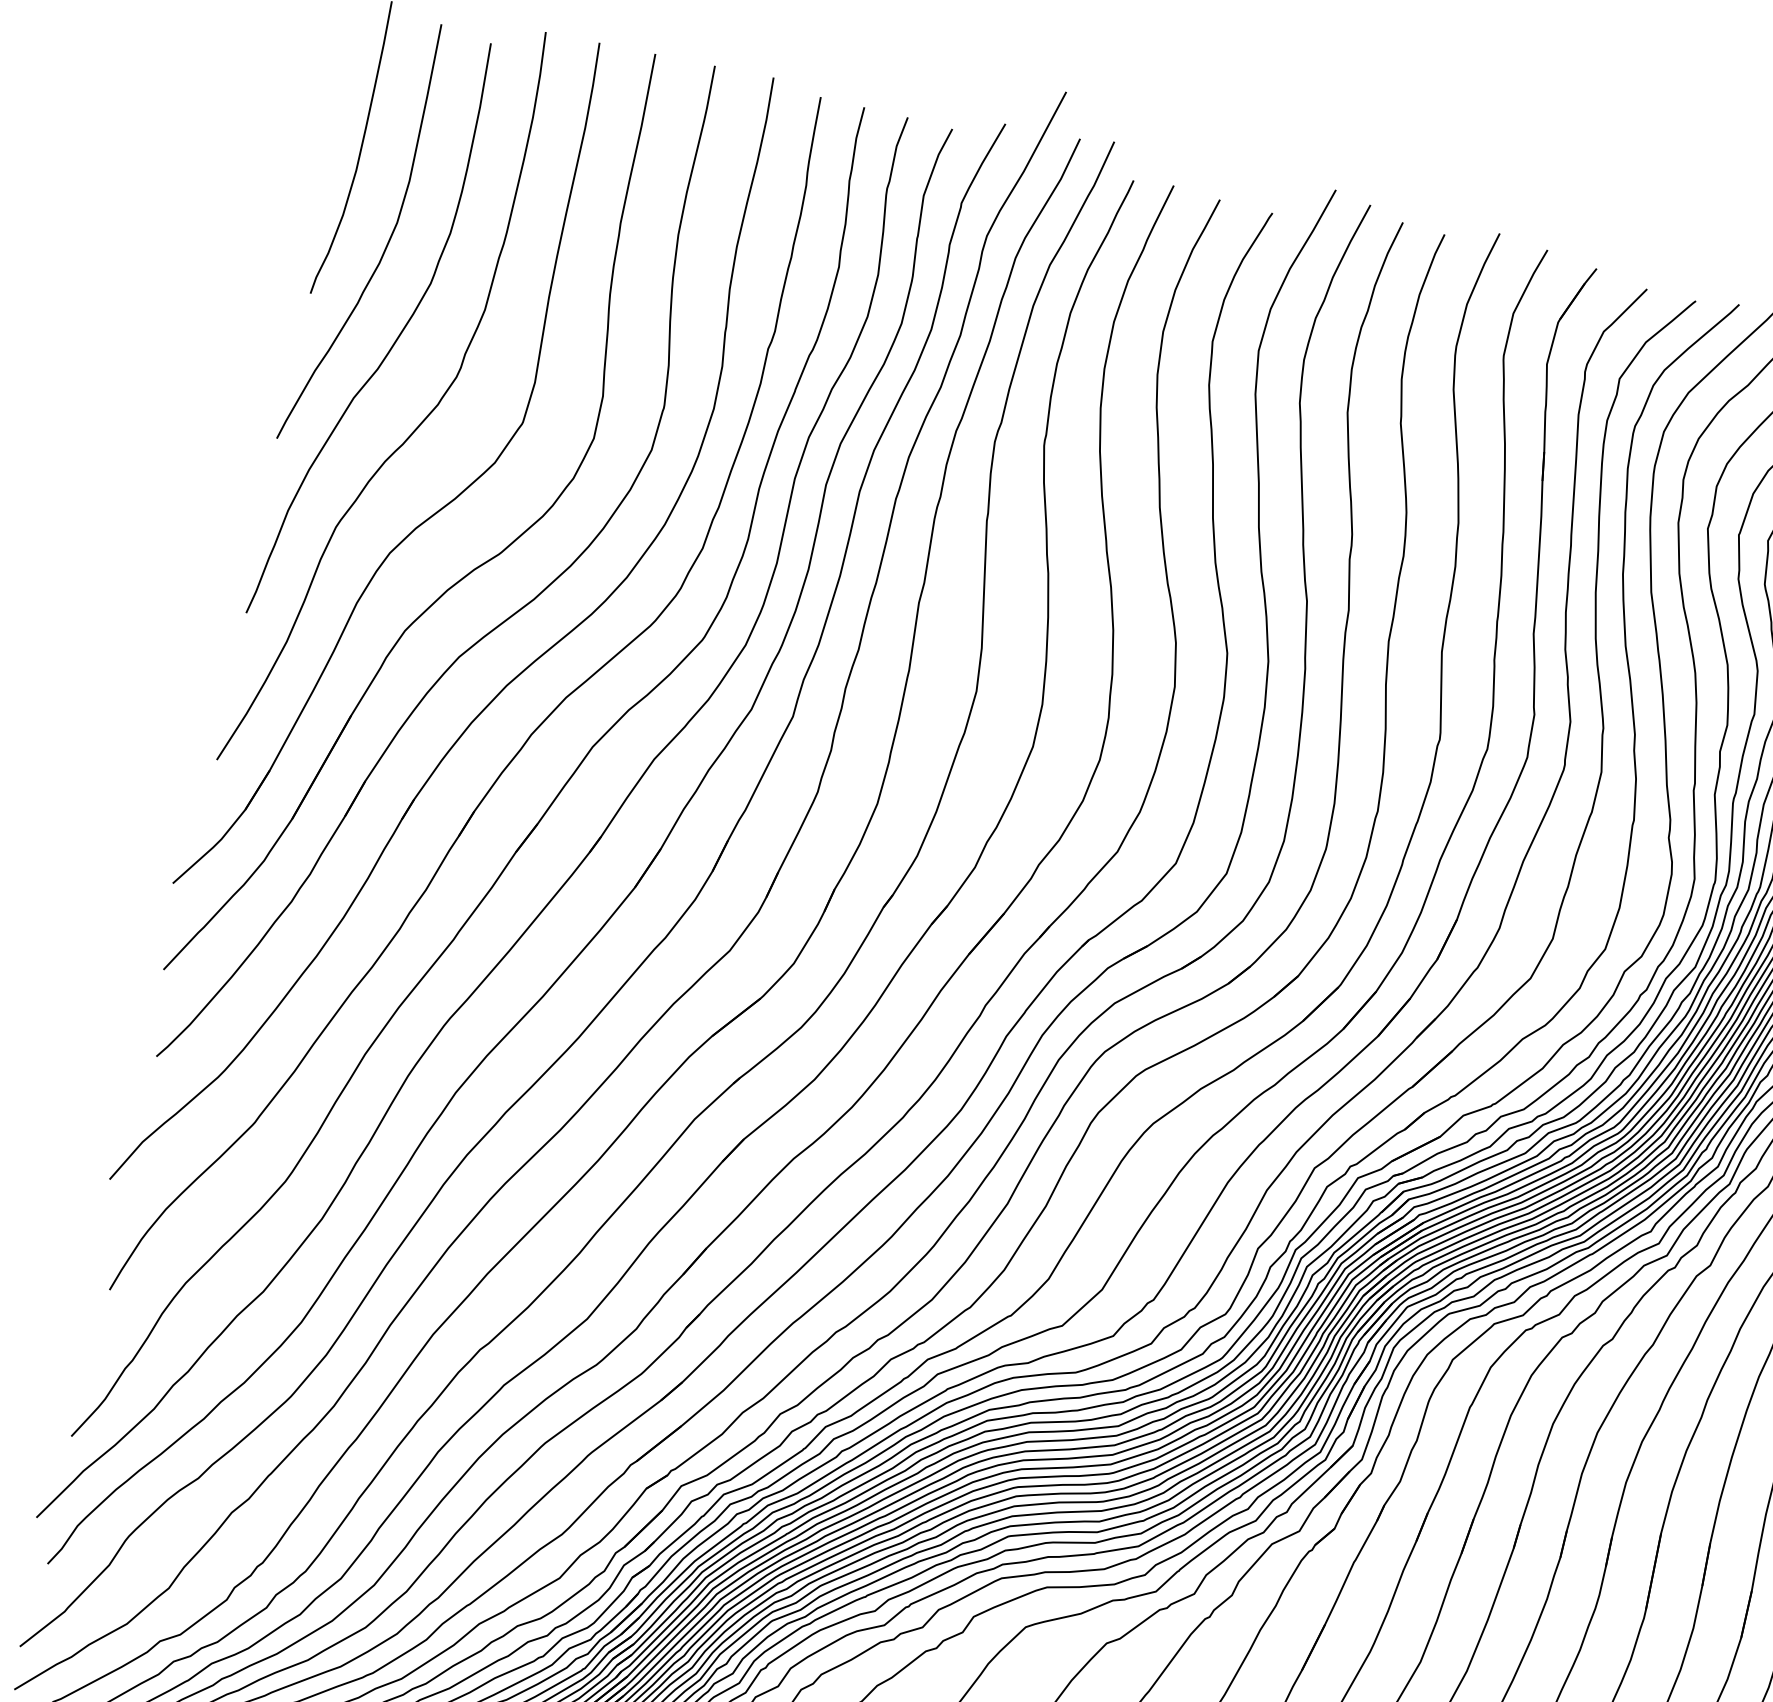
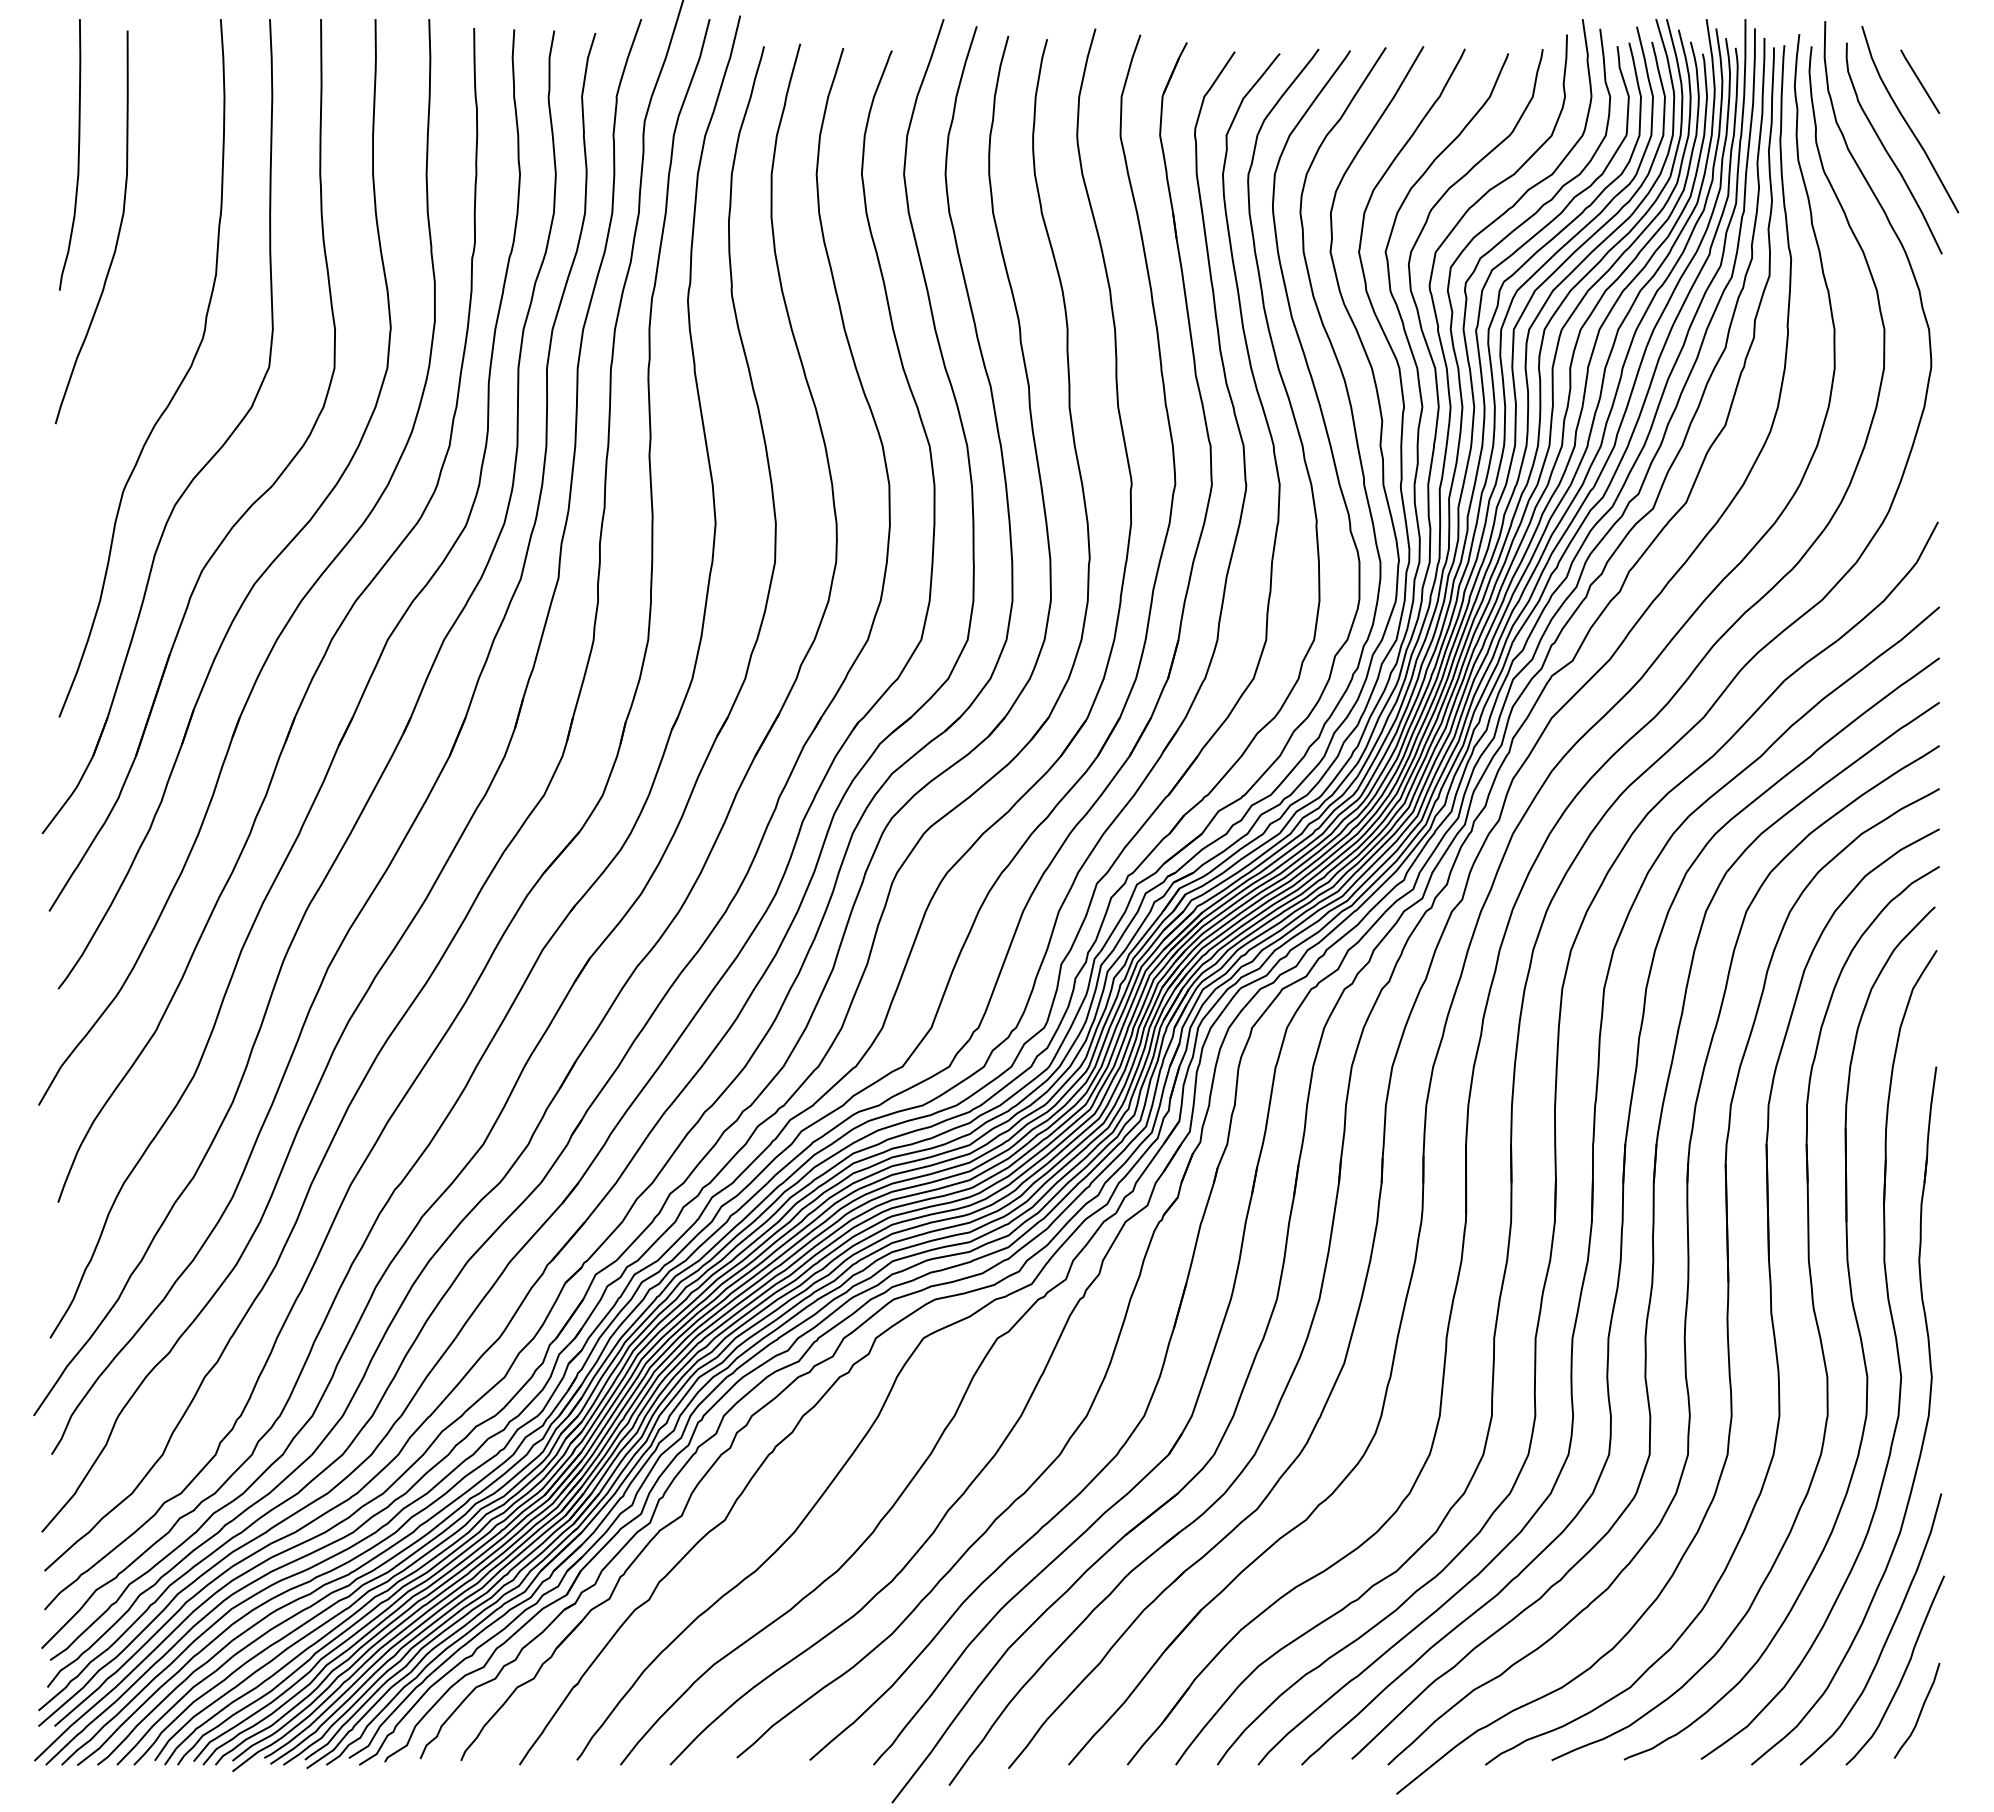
curve: (393, 341) -> (141, 318), removed

